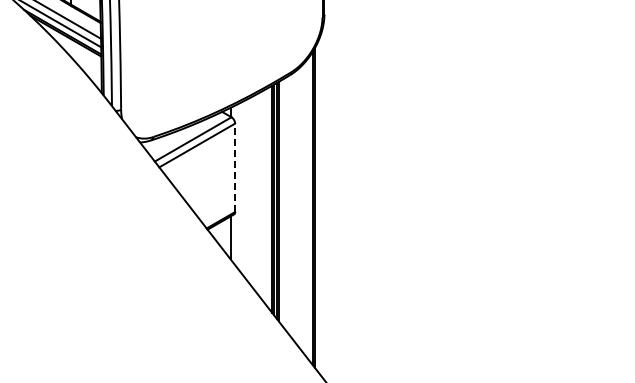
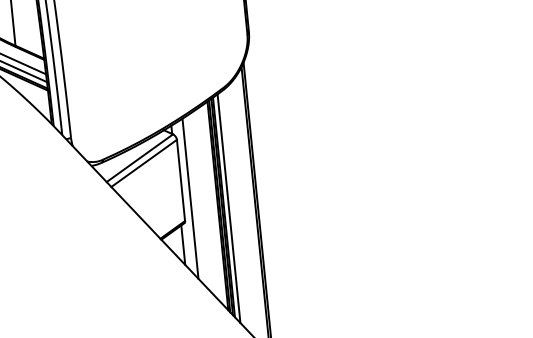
line: (235, 167) -> (181, 180), dashed -> solid
line: (243, 188) -> (190, 198), added
line: (283, 202) -> (228, 207), added

